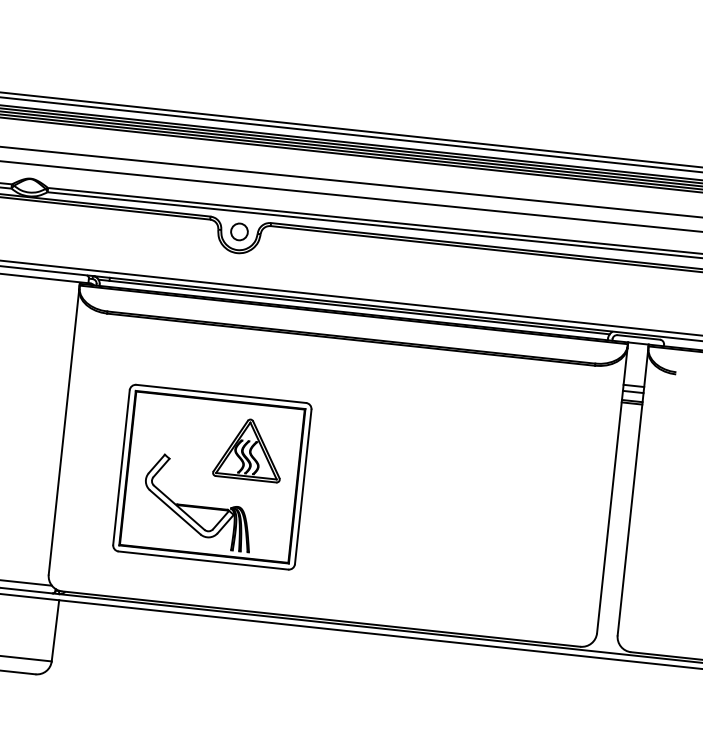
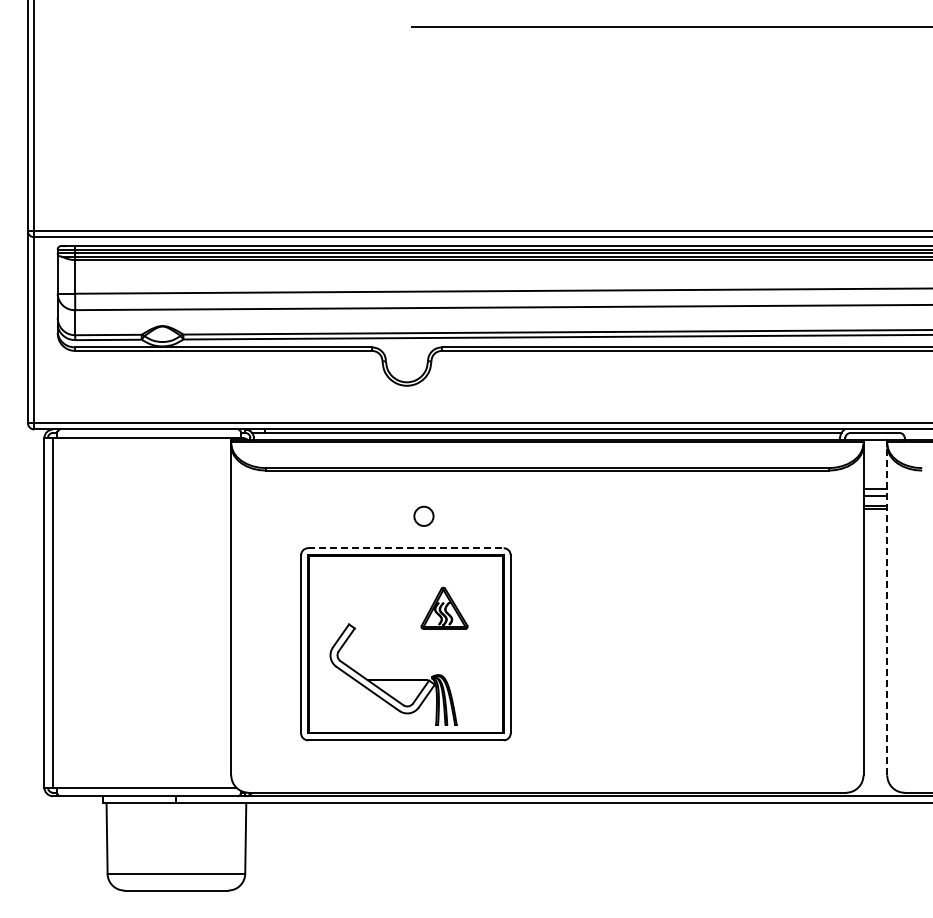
circle: (239, 231) -> (423, 515), moved
line: (220, 394) -> (405, 548), solid -> dashed
part: (249, 449) -> (444, 608), size x0.6
line: (633, 492) -> (887, 610), solid -> dashed

